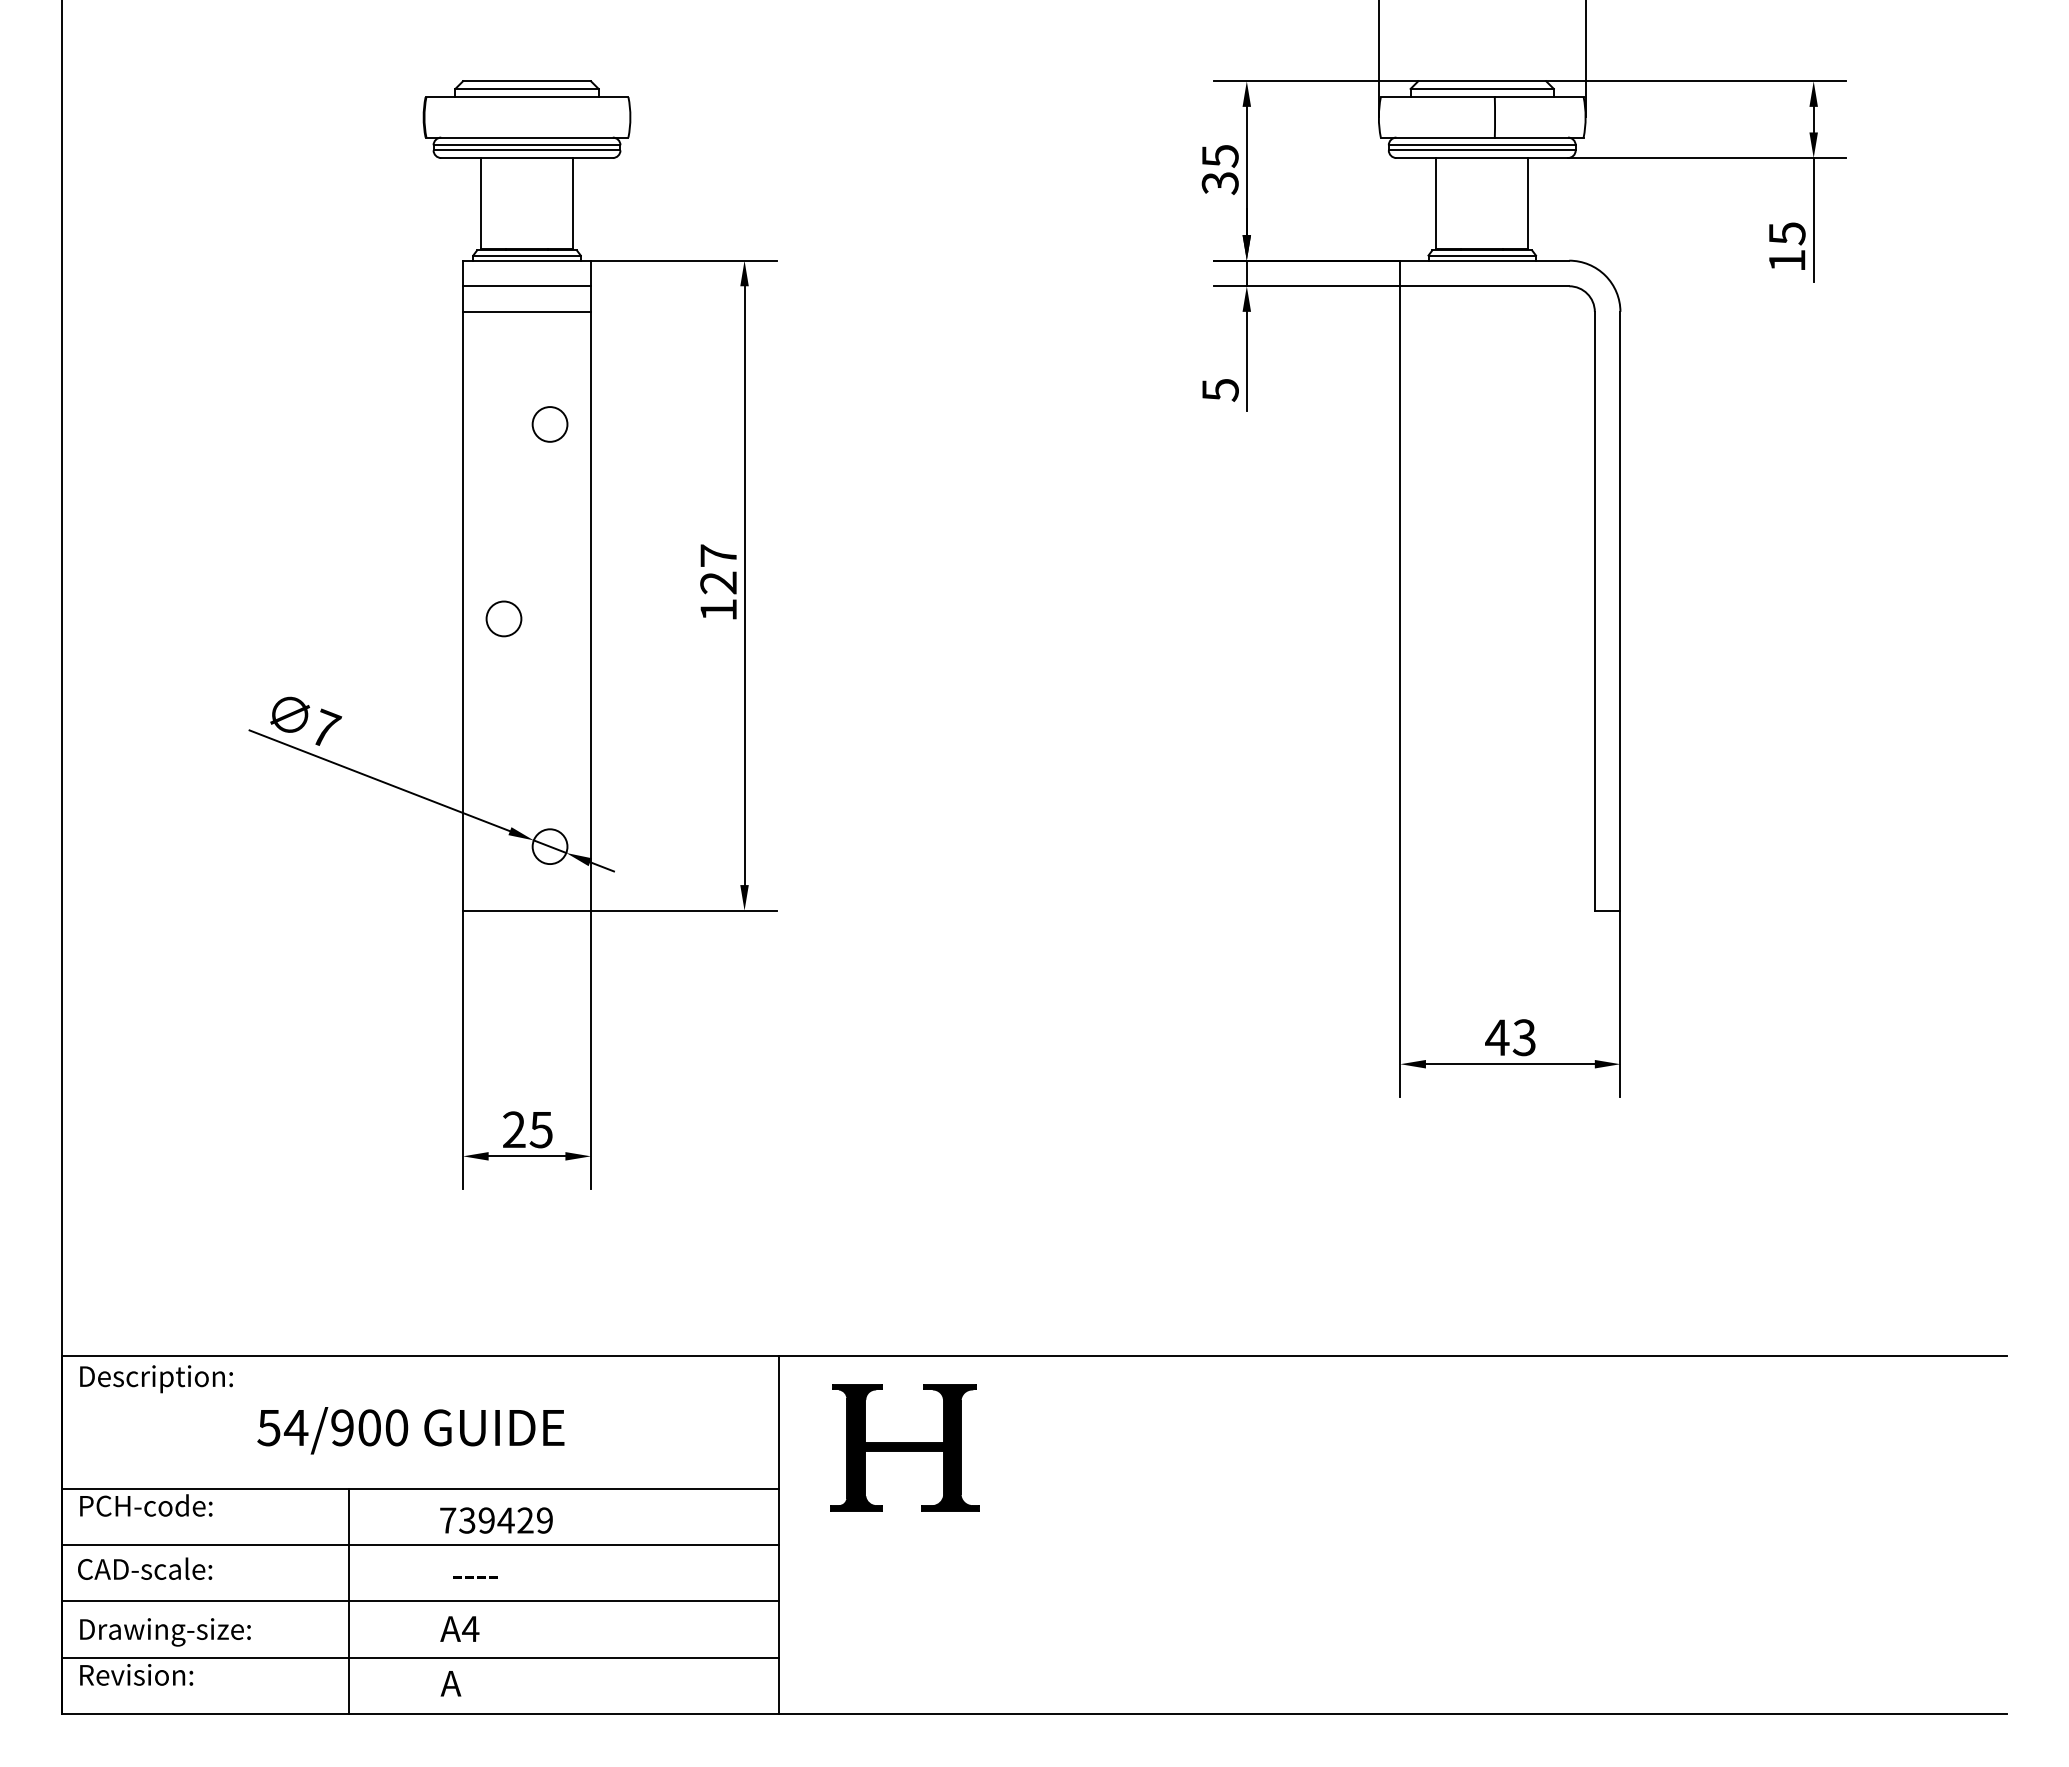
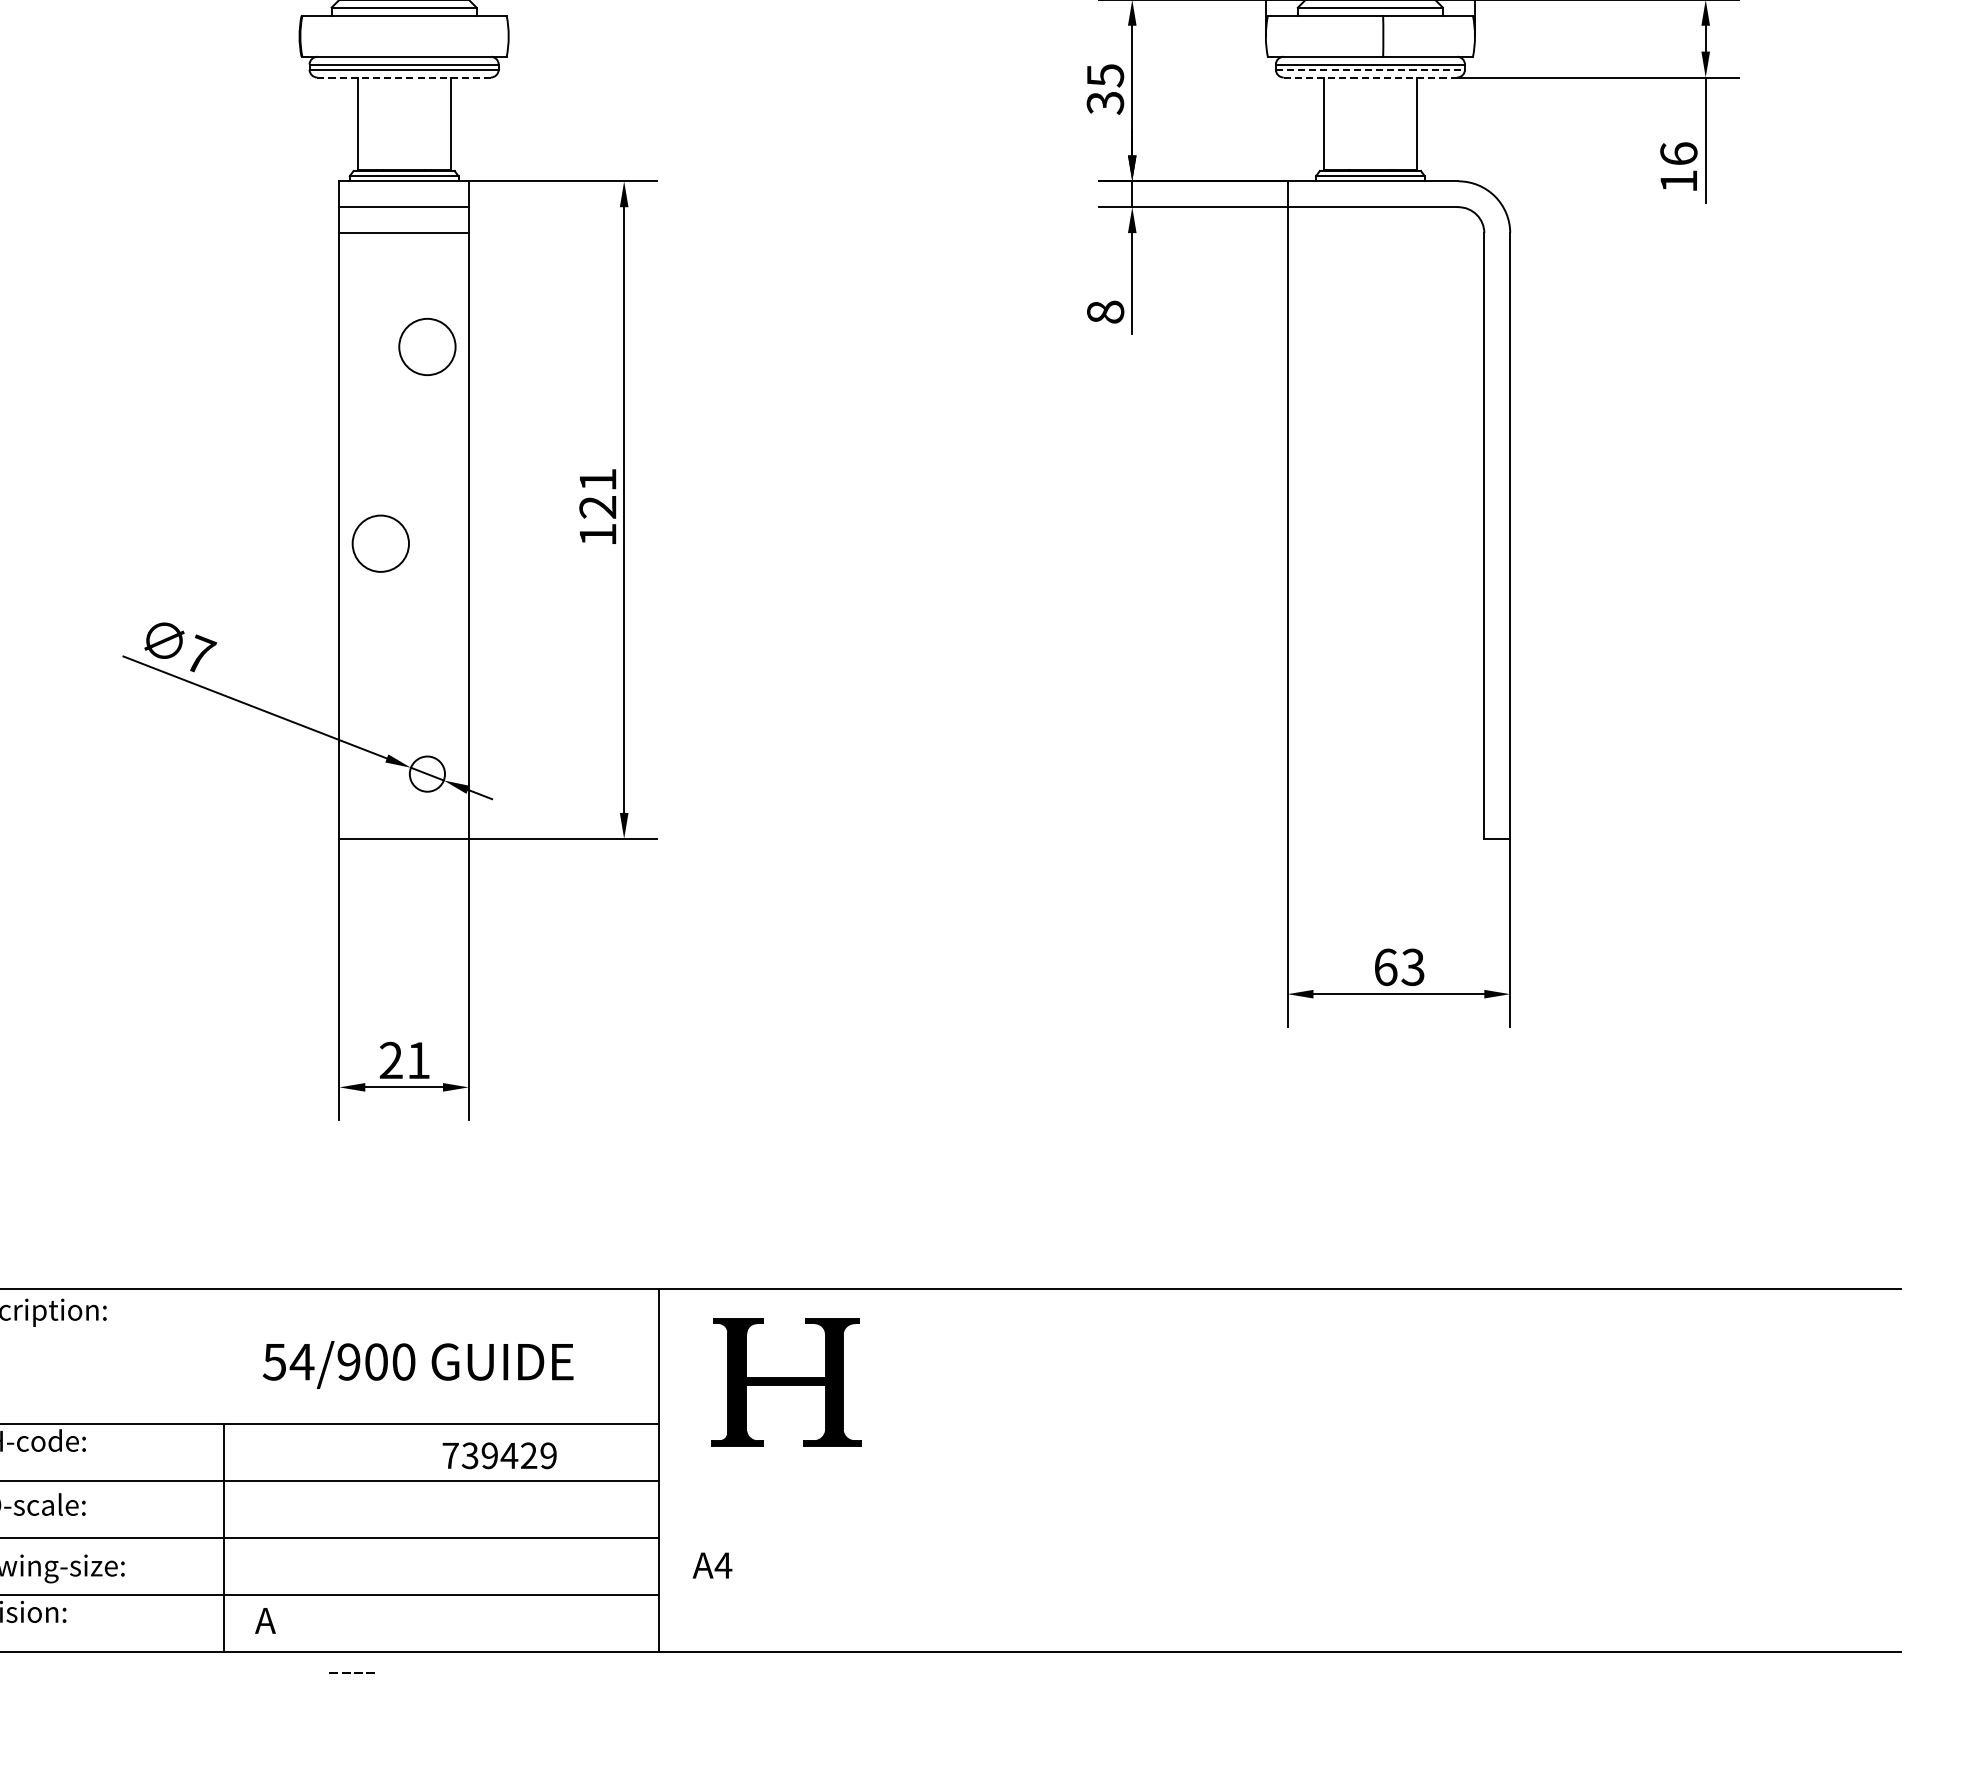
line: (1482, 150) -> (1370, 69), solid -> dashed
line: (527, 158) -> (404, 77), solid -> dashed
line: (1482, 158) -> (1370, 77), solid -> dashed
text: (1786, 233) -> (1678, 153), 15 -> 16
text: (1220, 389) -> (1105, 311), 5 -> 8
circle: (549, 424) -> (426, 347), size x1.6
text: (718, 555) -> (597, 479), 127 -> 121
circle: (503, 618) -> (380, 543), size x1.6
text: (1497, 1037) -> (1385, 967), 43 -> 63
text: (540, 1130) -> (417, 1061), 25 -> 21
text: (410, 1430) -> (417, 1364), moved
text: (496, 1520) -> (499, 1455), moved
text: (475, 1577) -> (352, 1673), moved
text: (459, 1628) -> (712, 1565), moved
text: (450, 1683) -> (265, 1620), moved

